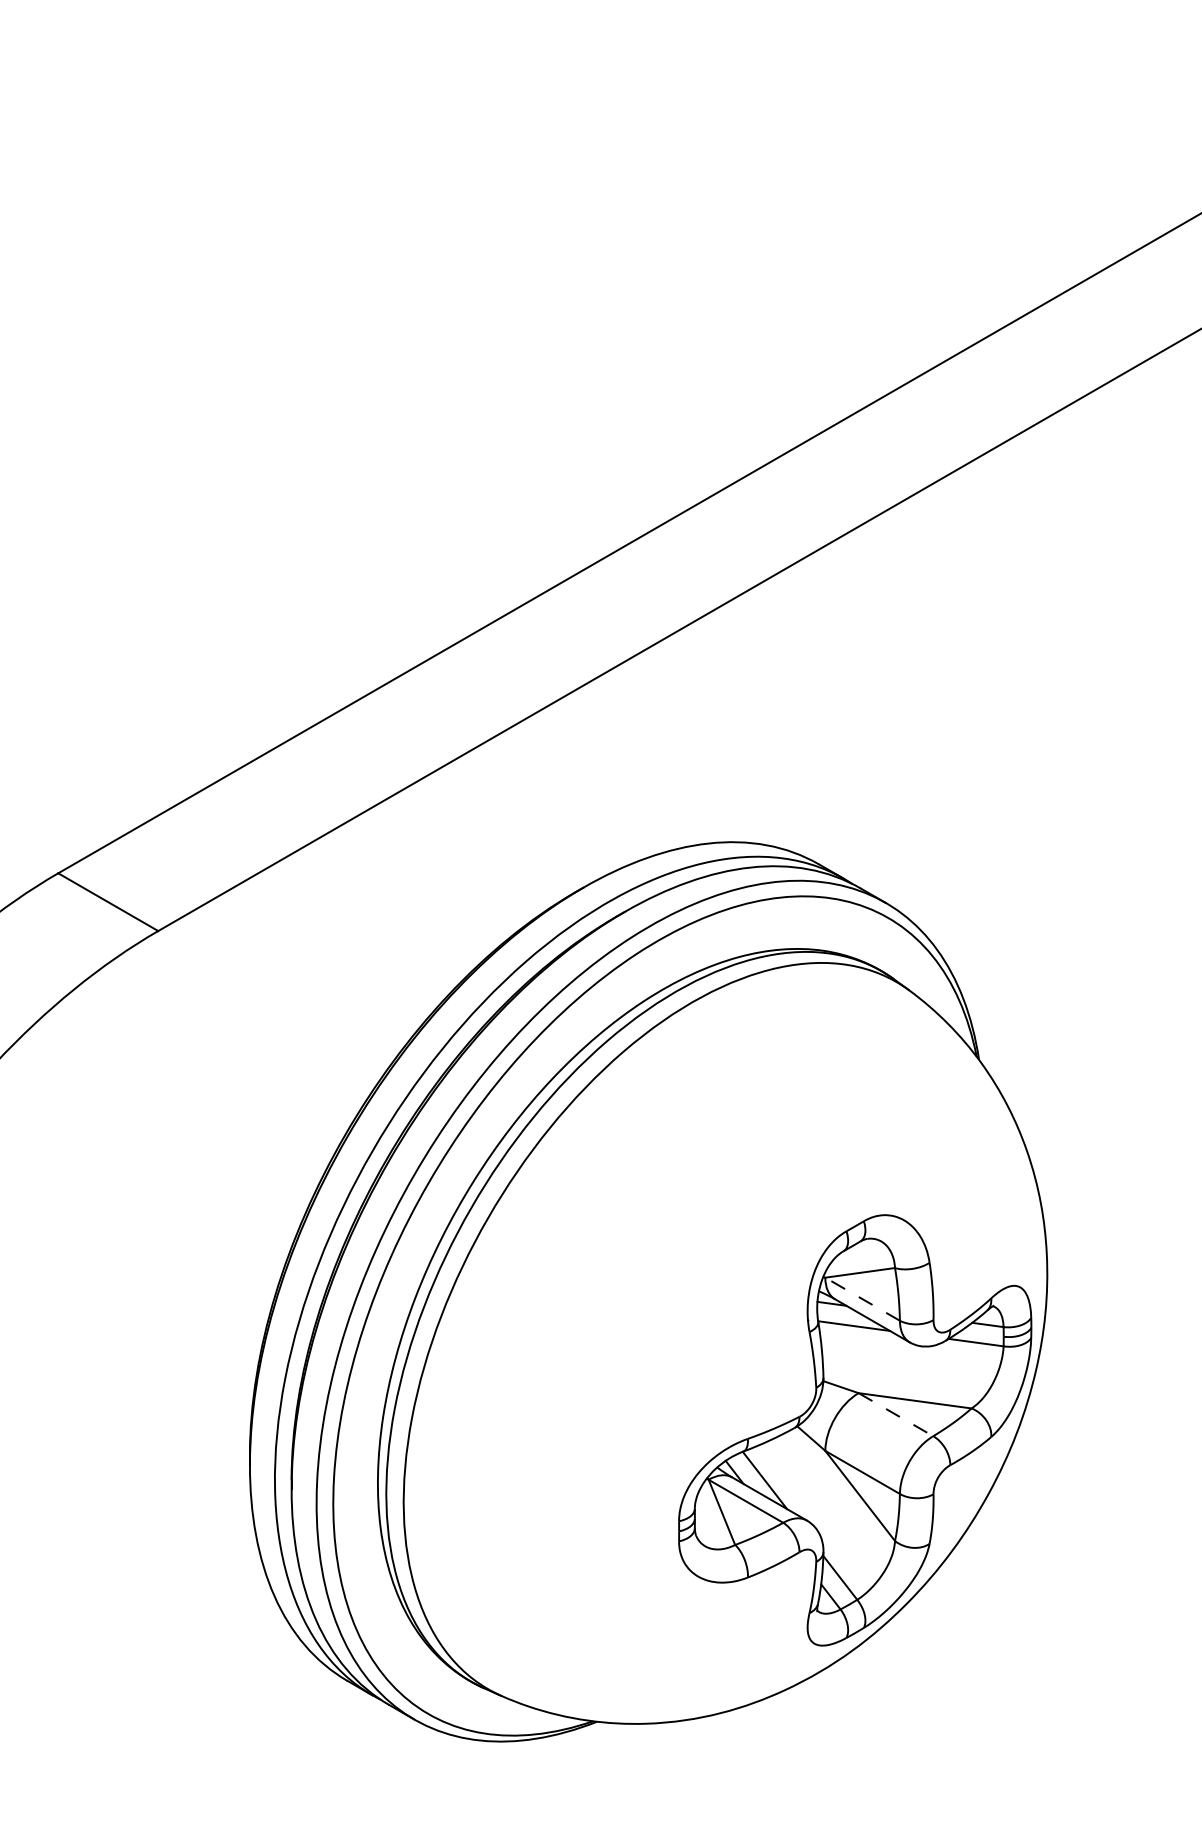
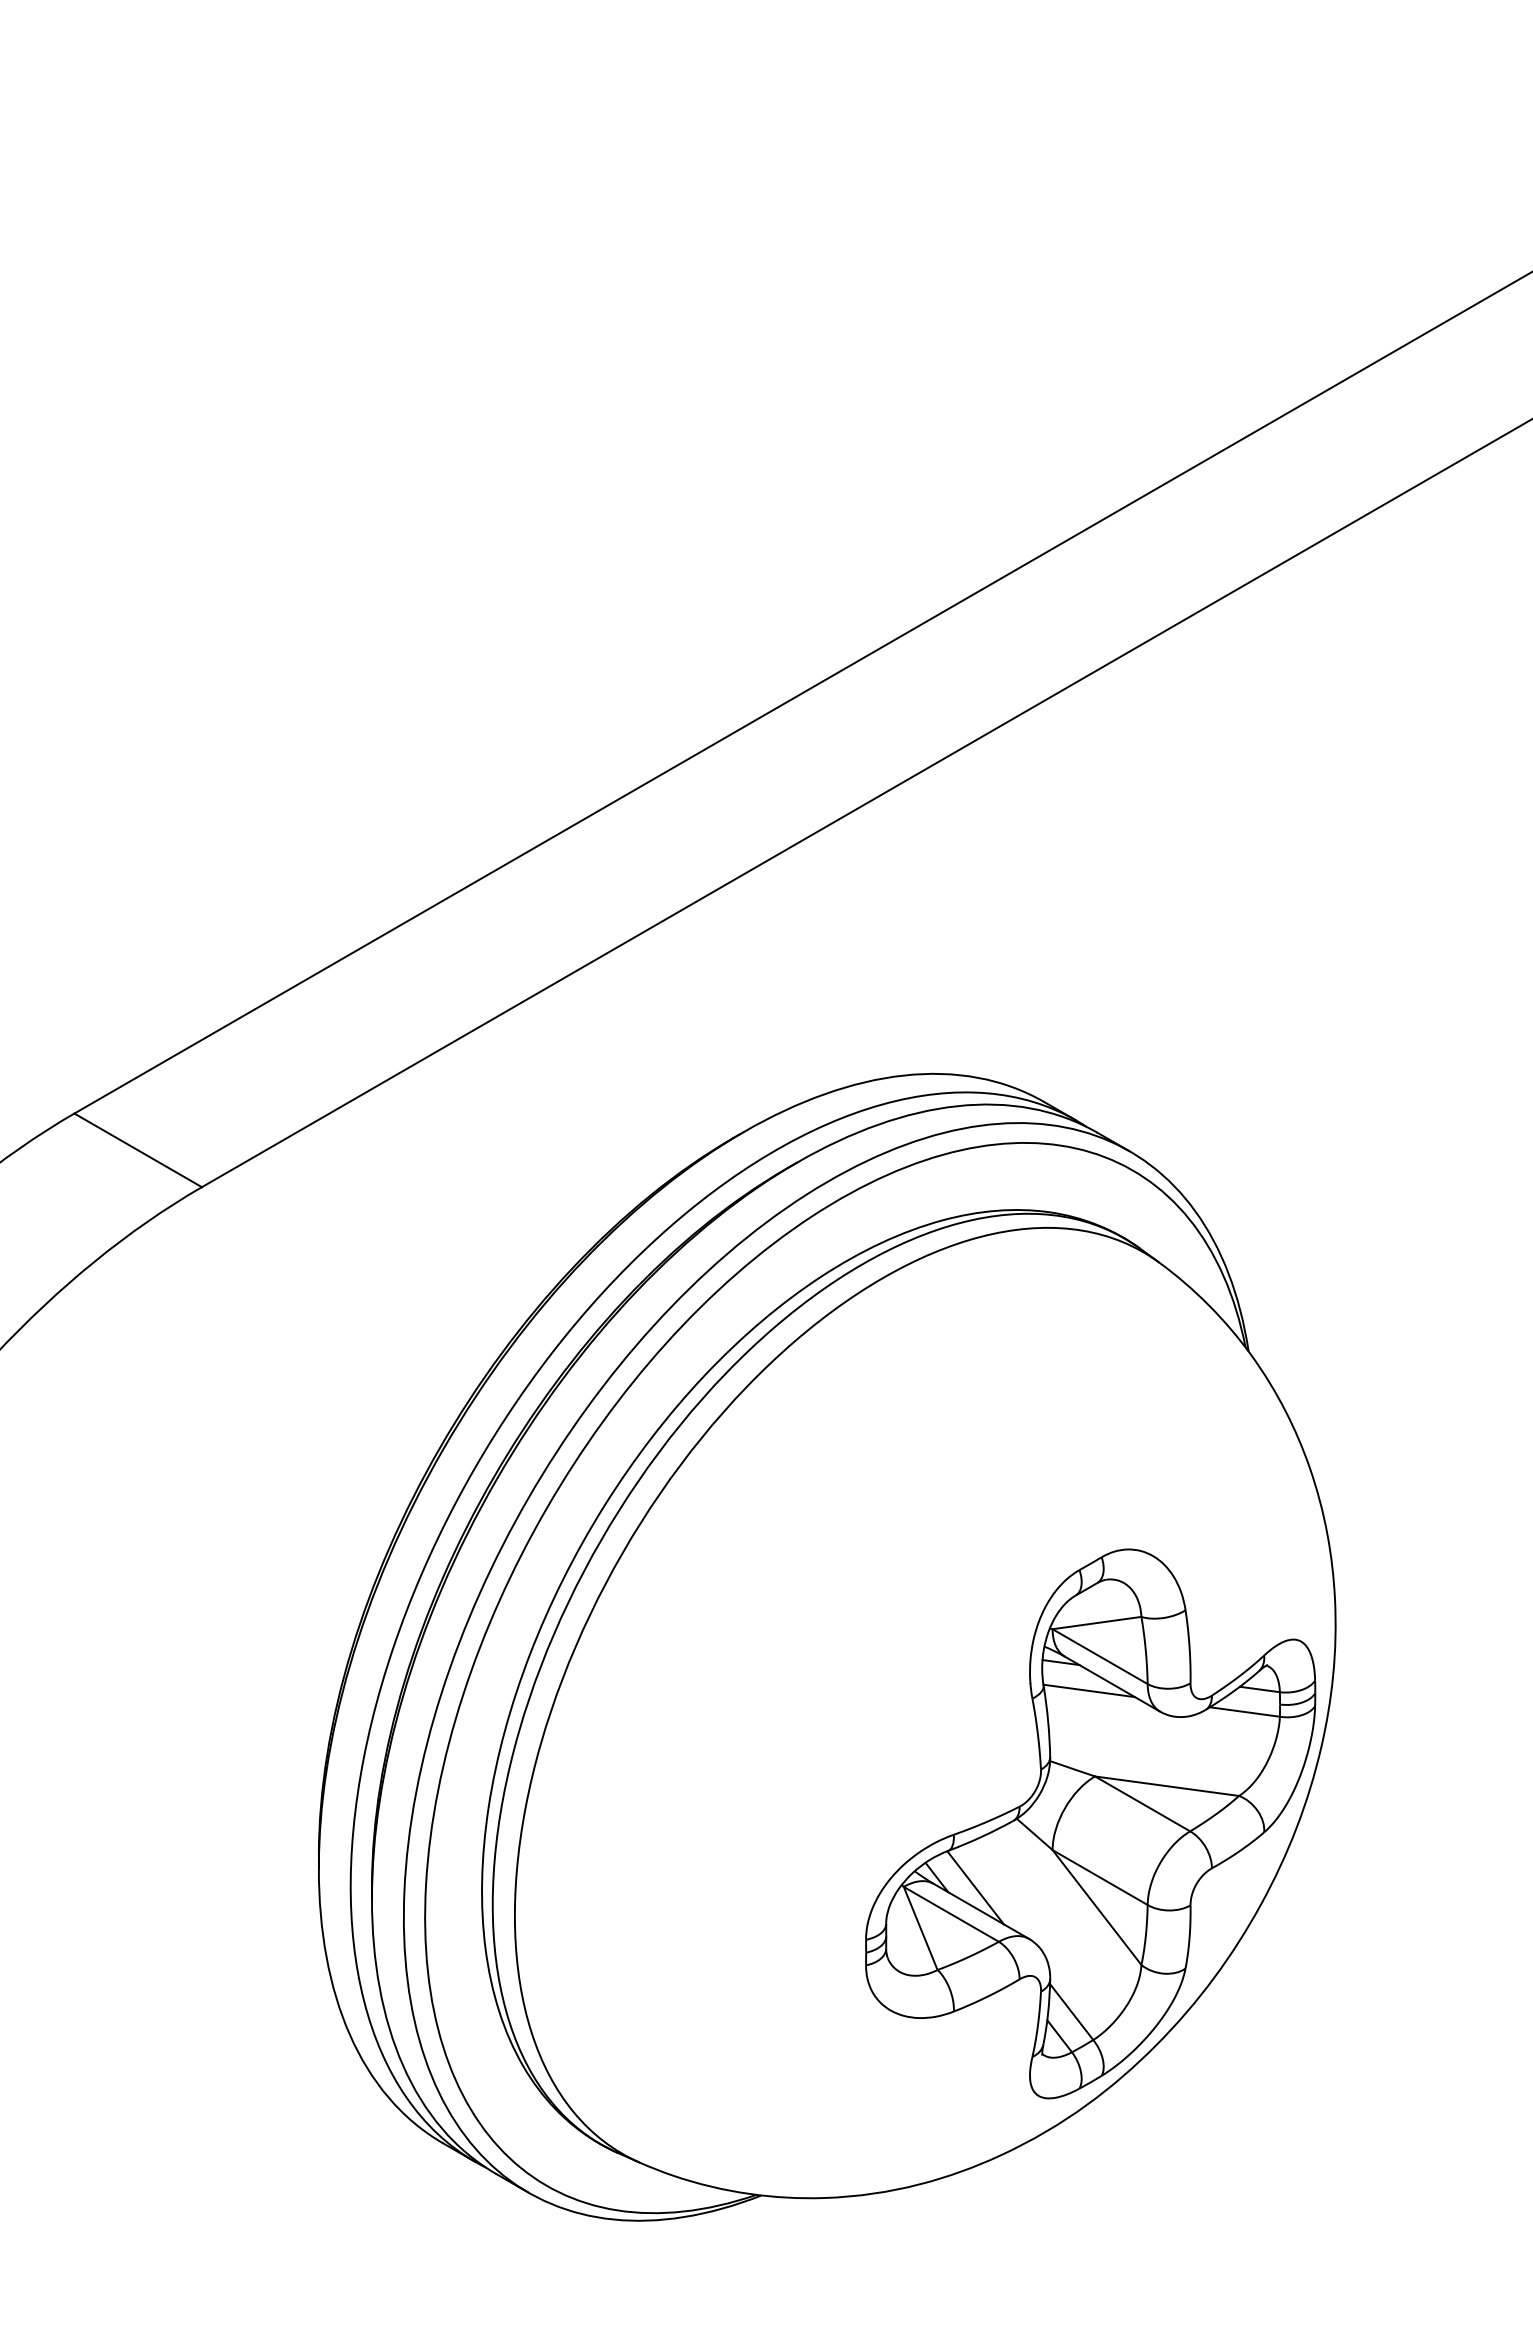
line: (862, 1299) -> (1100, 1656), dashed -> solid
line: (895, 1414) -> (1142, 1803), dashed -> solid

